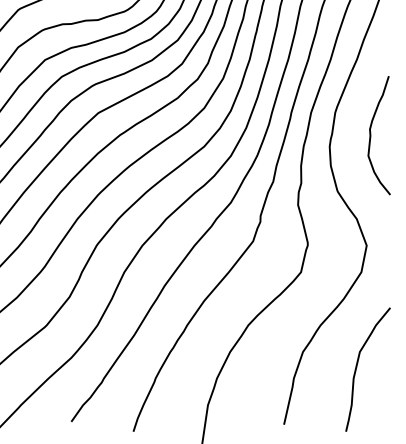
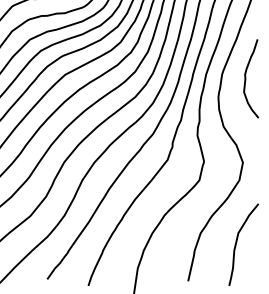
curve: (372, 135) -> (246, 78), moved

